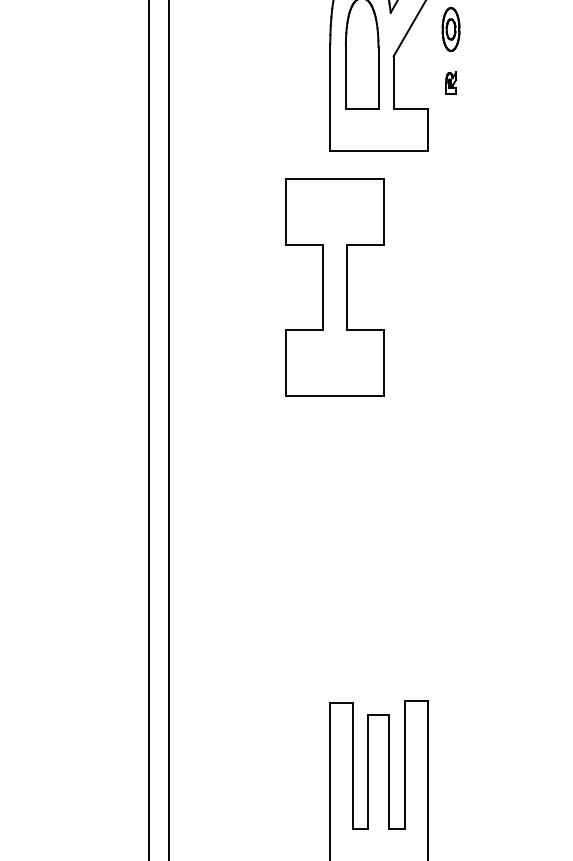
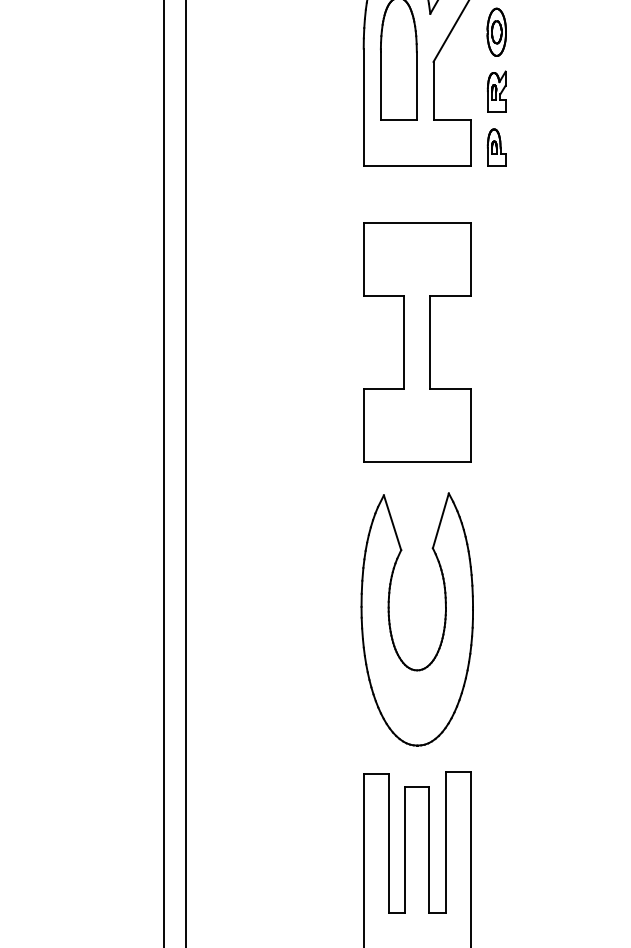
part: (451, 83) -> (497, 91), size x1.67
part: (450, 133) -> (496, 146), added
part: (334, 287) -> (416, 342), moved
part: (354, 562) -> (390, 619), added

